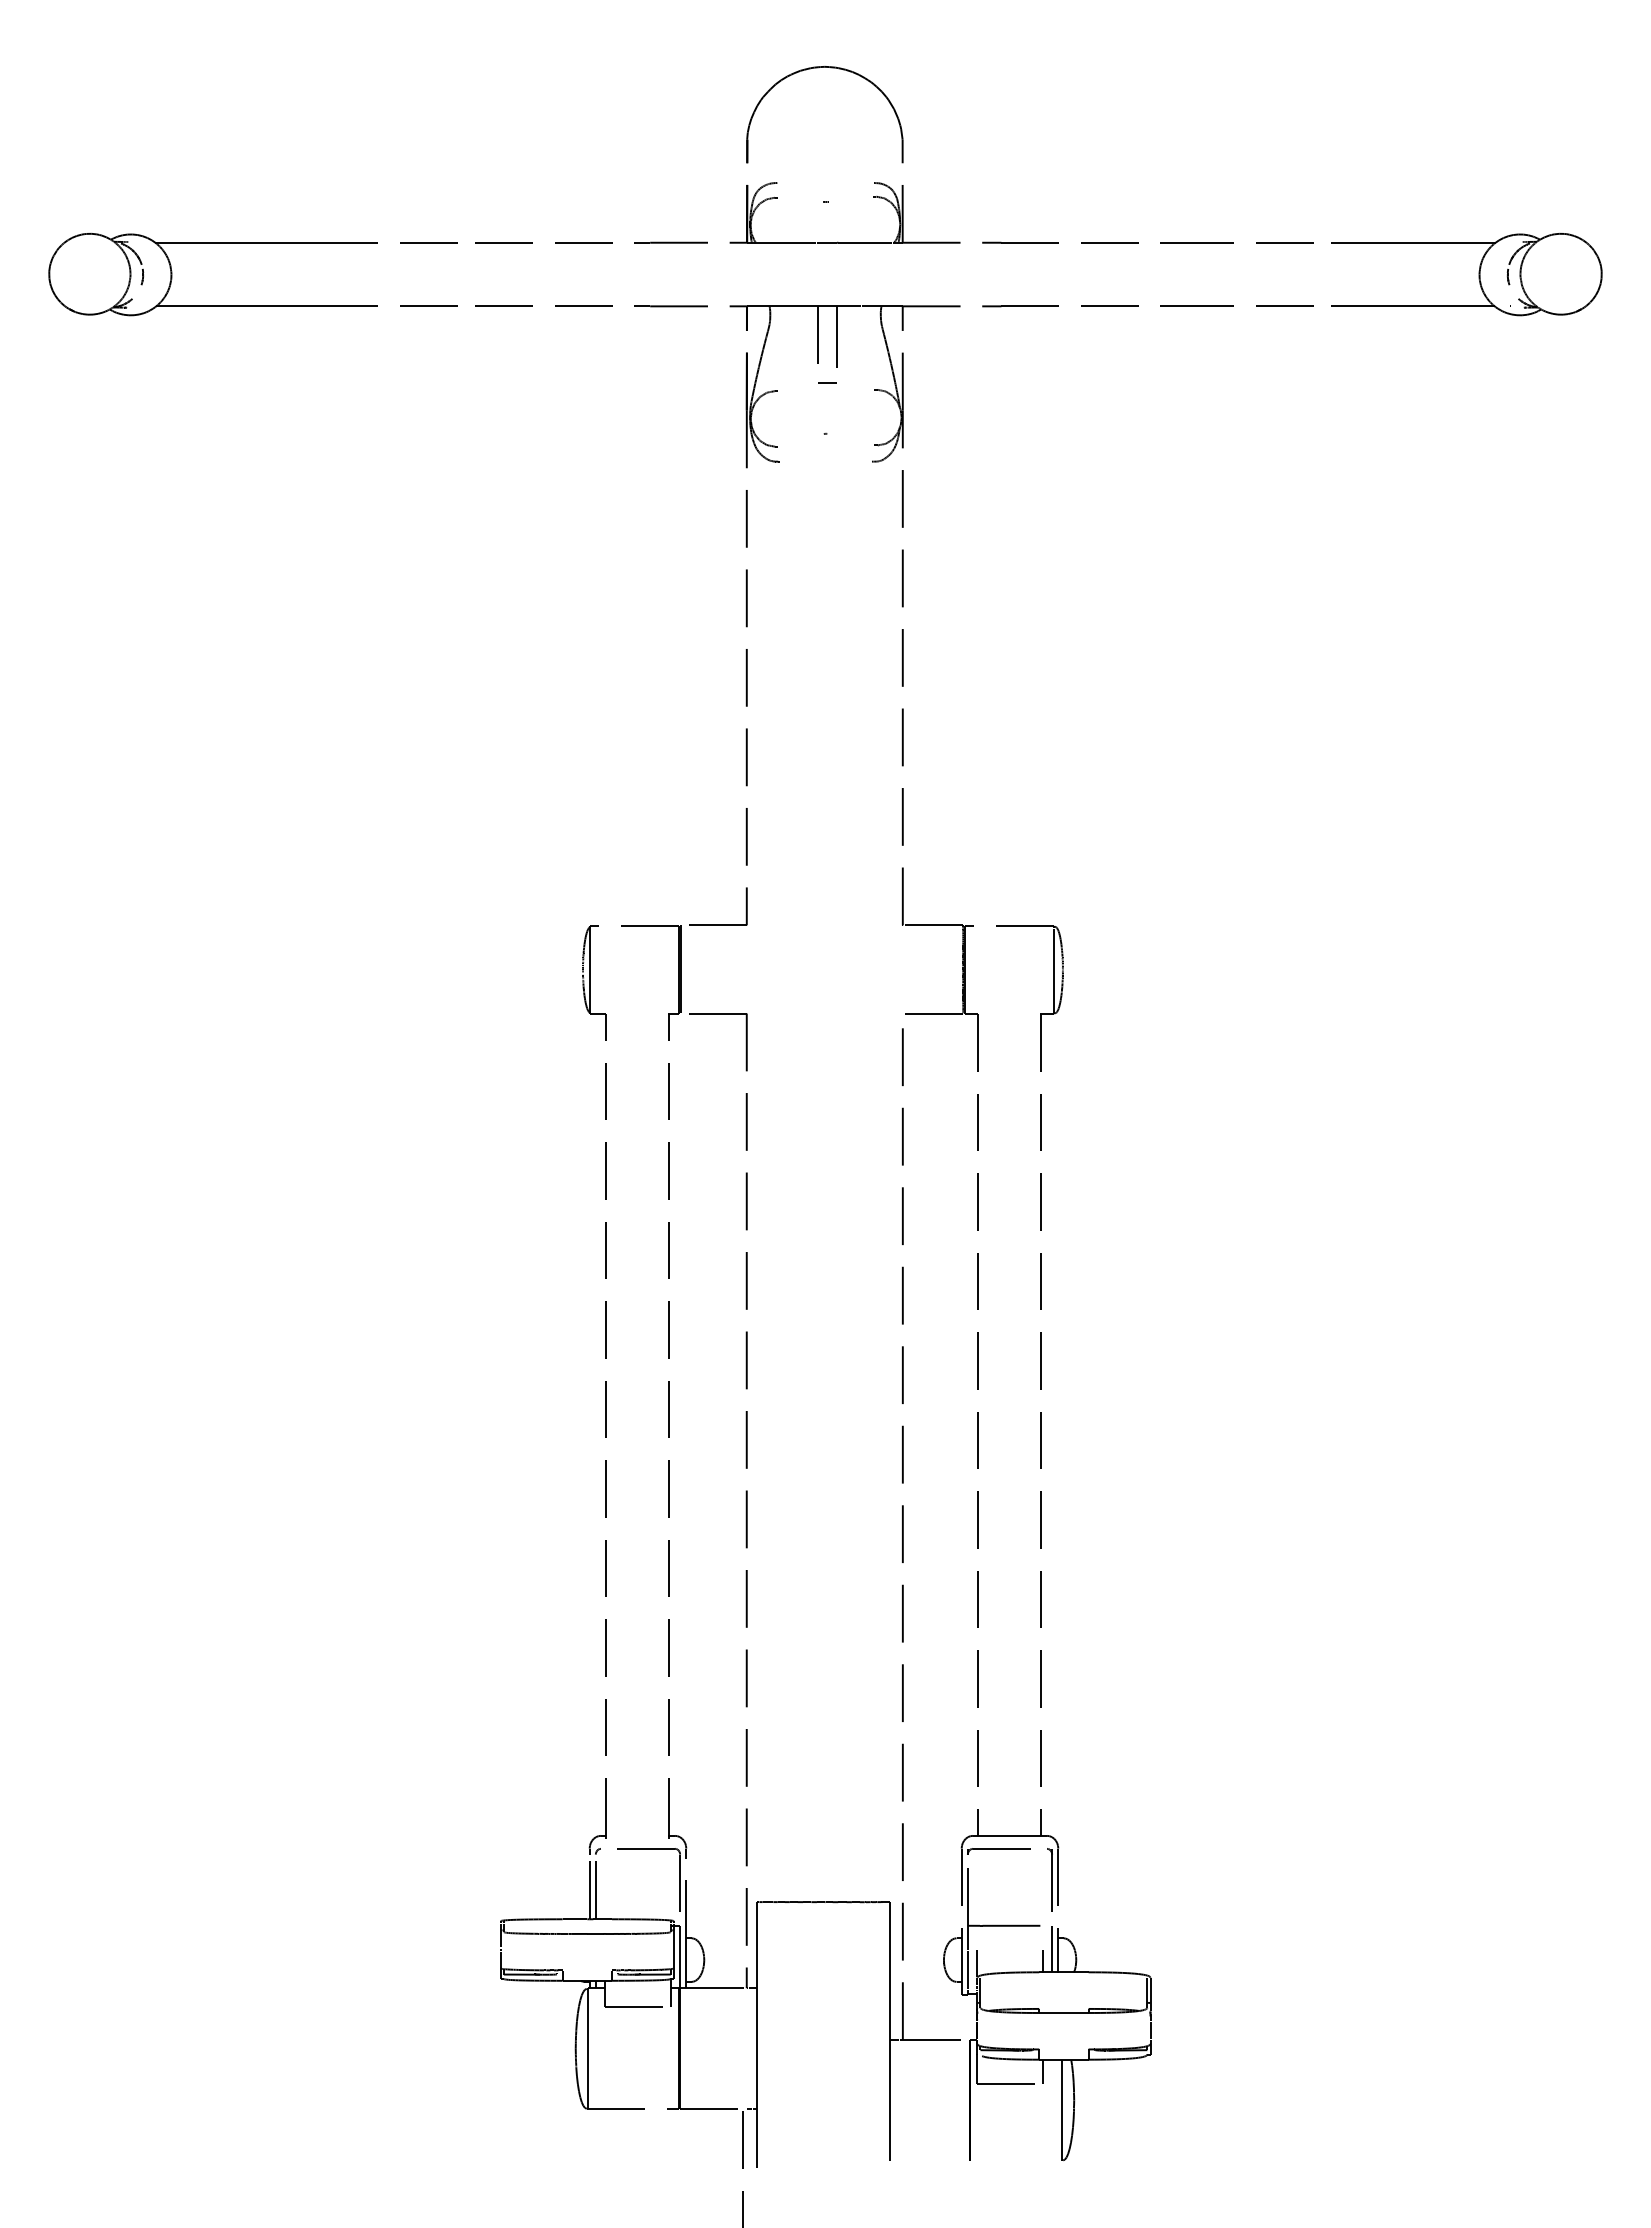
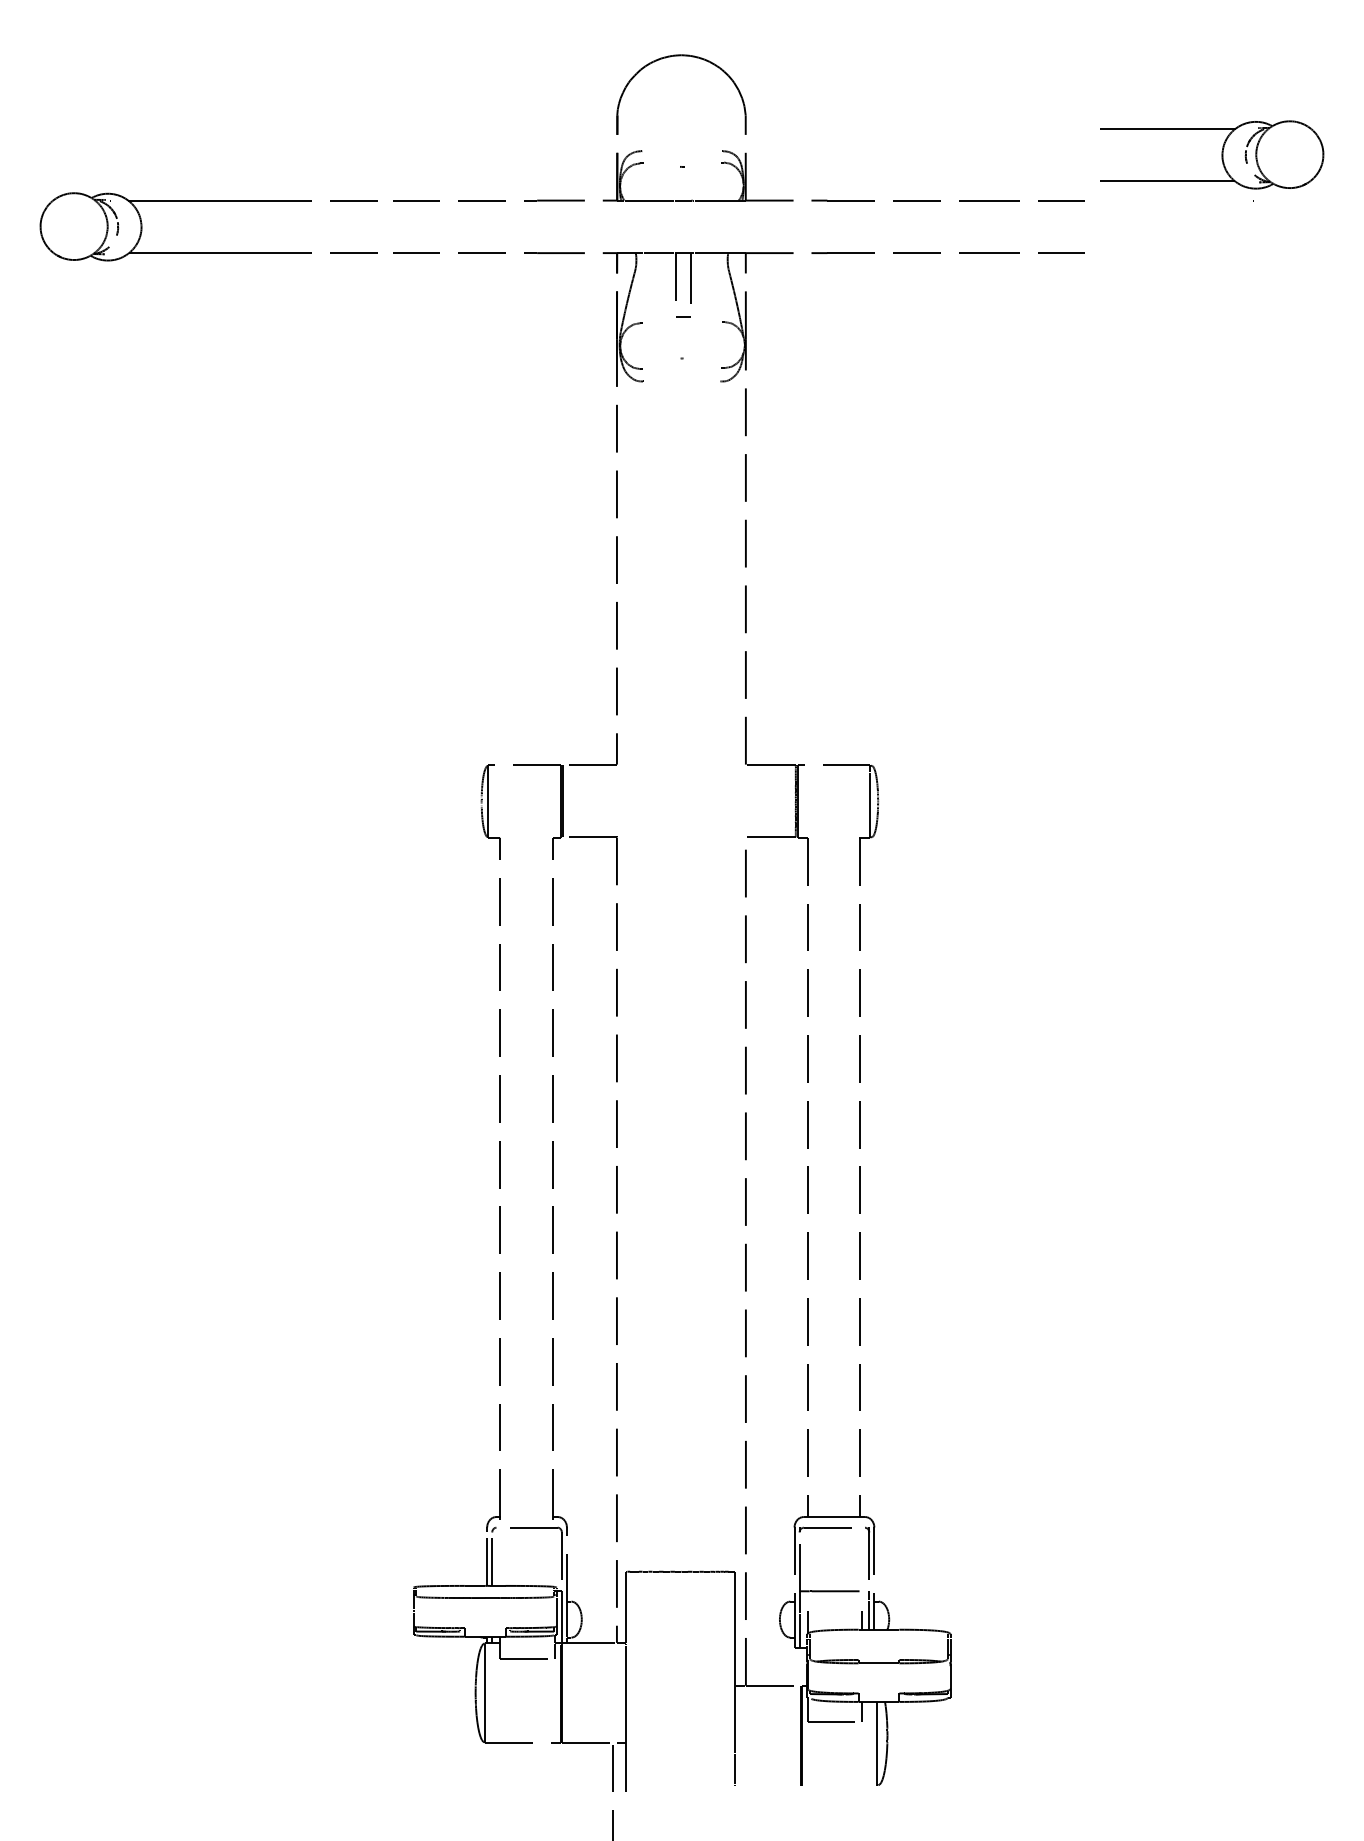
part: (1478, 274) -> (1221, 154), moved

